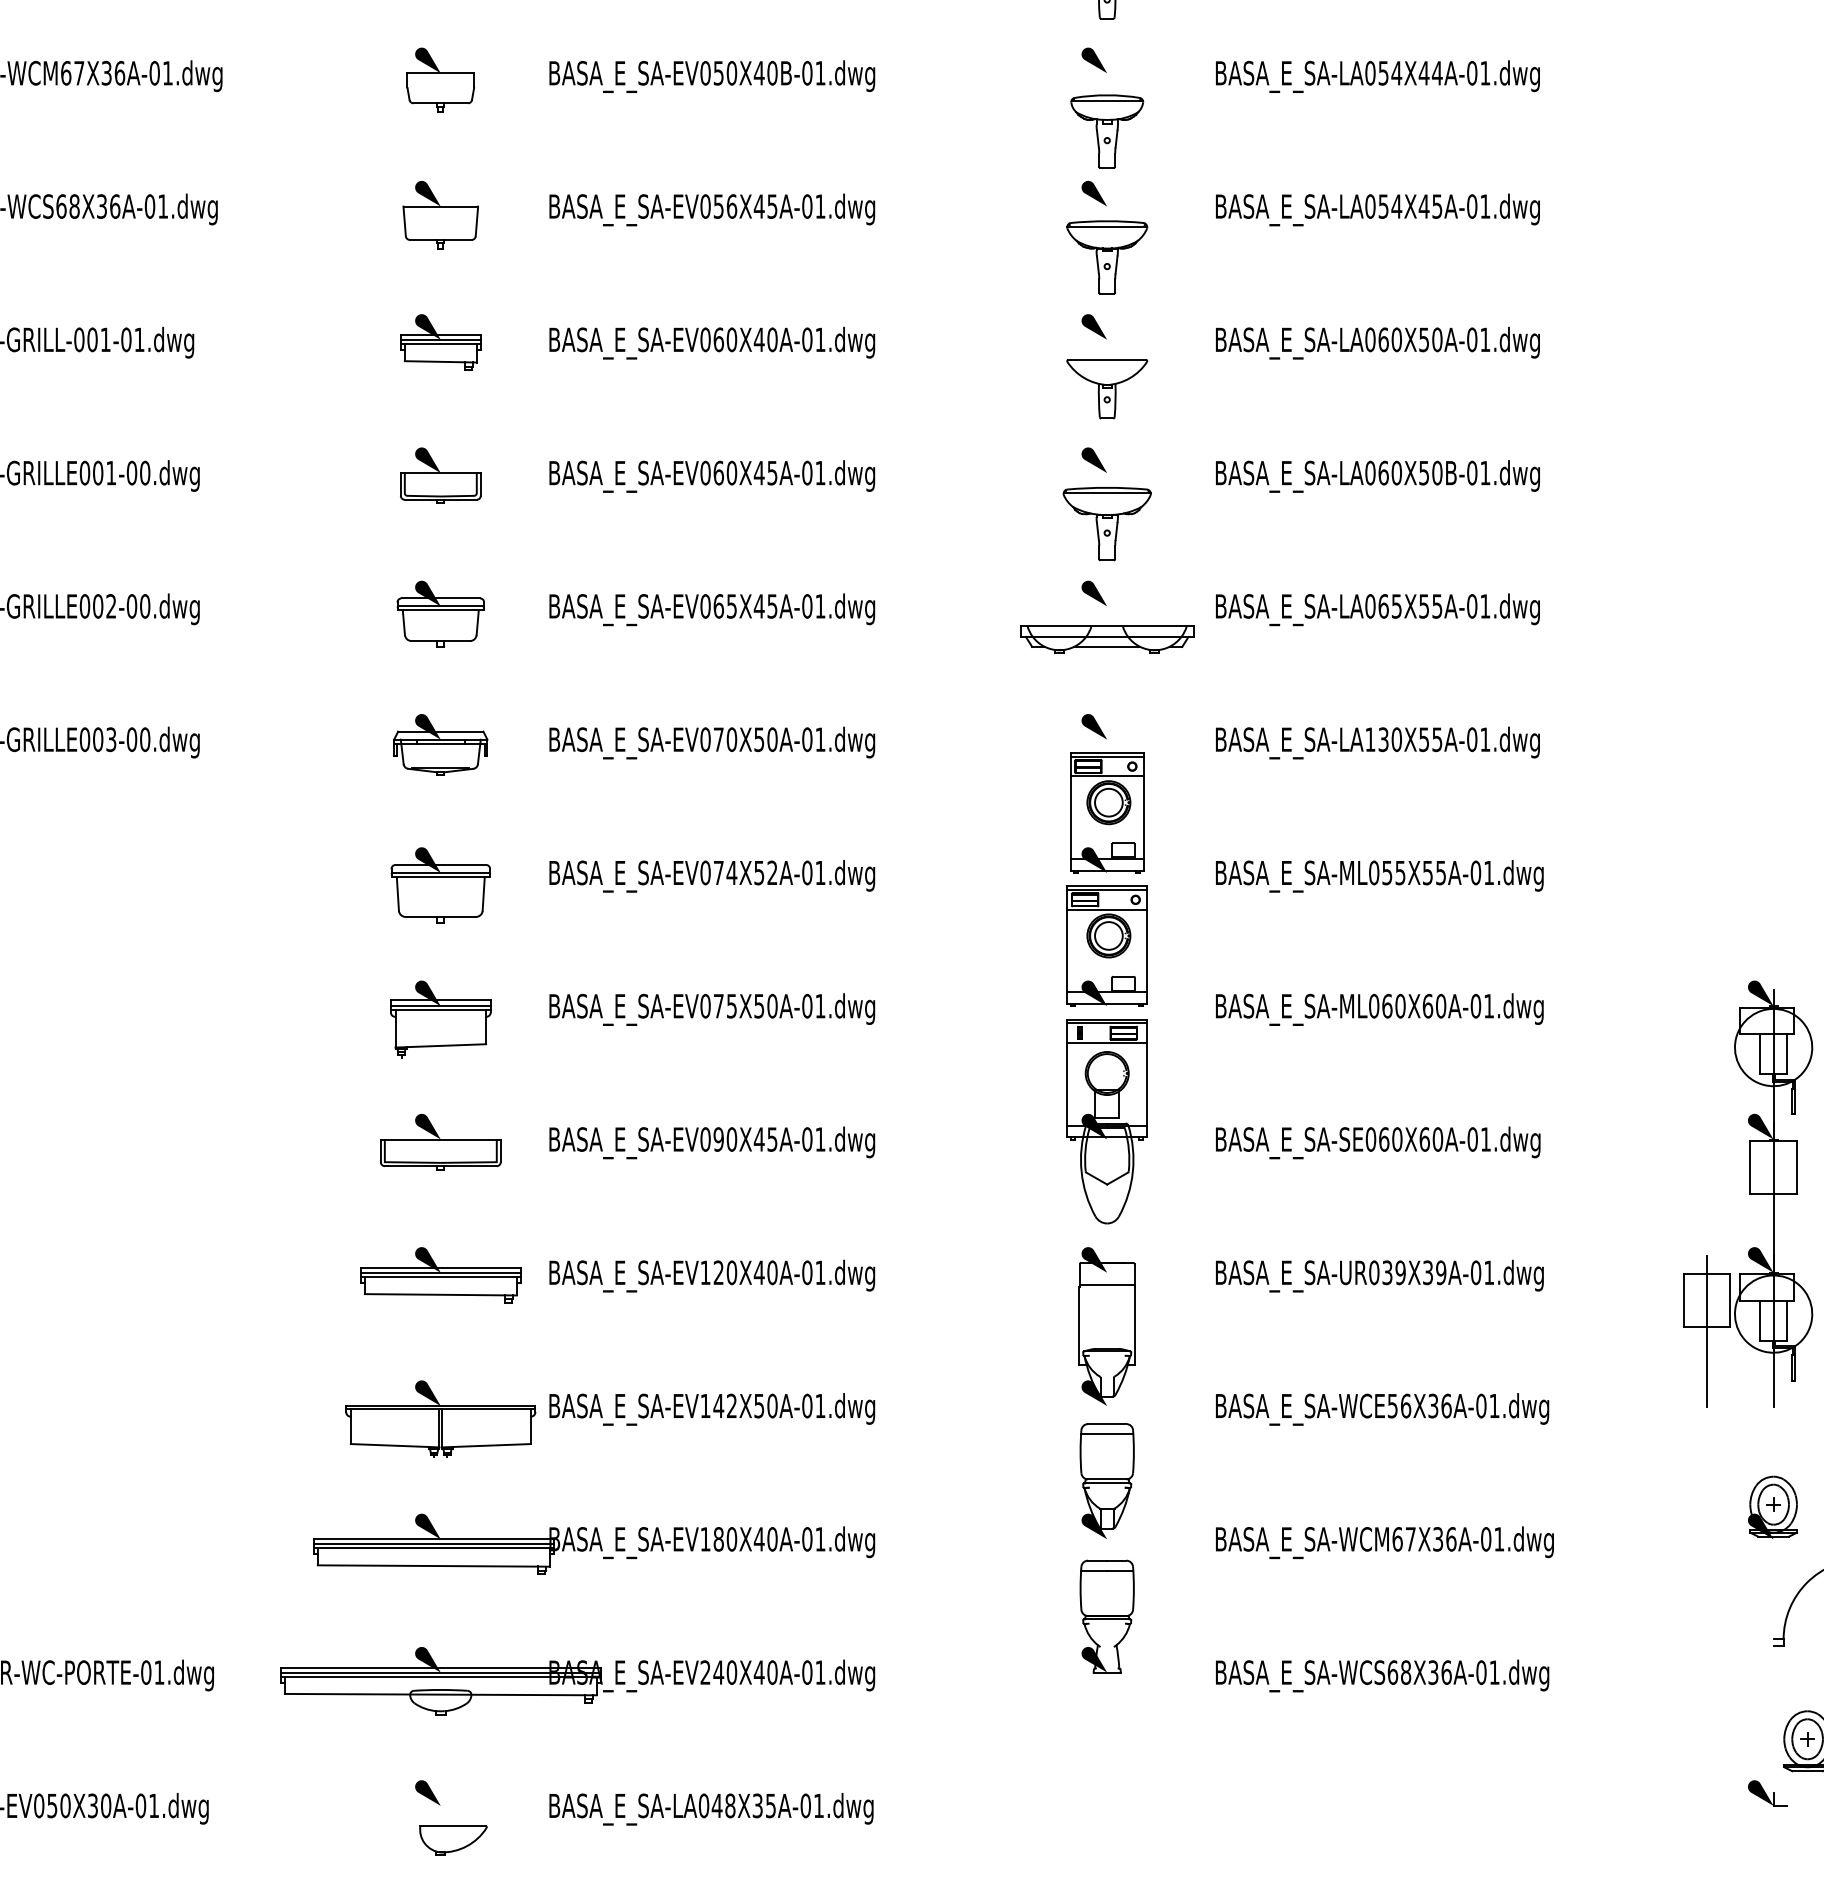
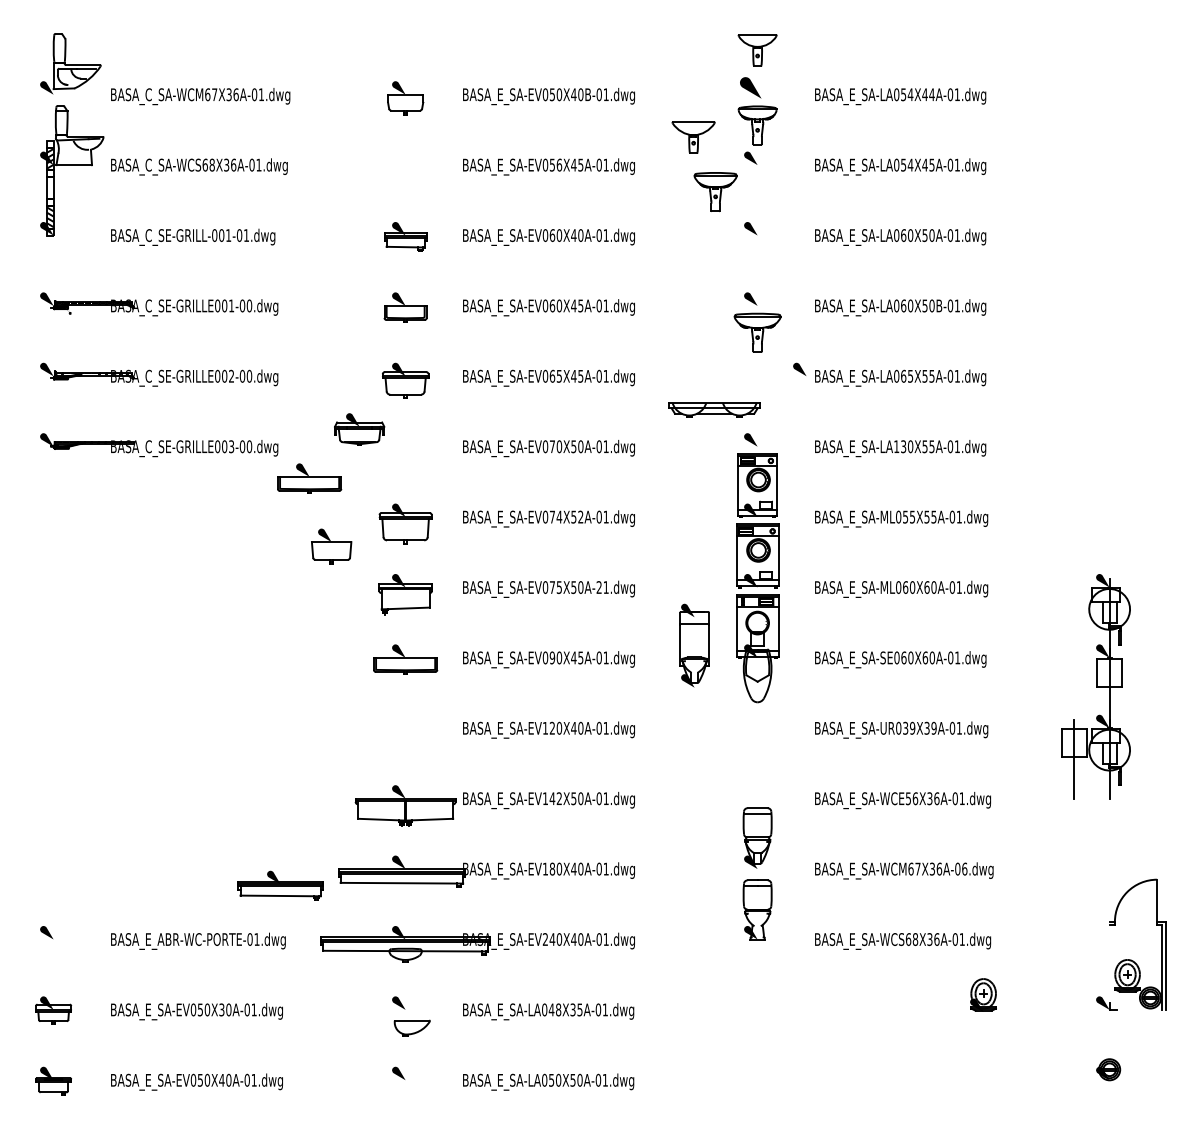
part: (1093, 59) -> (750, 87), size x1.6
part: (440, 214) -> (331, 546), moved
part: (1106, 258) -> (715, 192), moved
part: (1106, 388) -> (693, 137), moved
part: (1093, 591) -> (799, 368), moved
part: (1106, 638) -> (714, 409), moved
part: (440, 744) -> (359, 429), moved
part: (258, 799) -> (309, 478), added
text: (805, 1006) -> (598, 587), BASA_E_SA-EV075X50A-01.dwg -> BASA_E_SA-EV075X50A-21.dwg
part: (440, 1274) -> (280, 885), moved
part: (1106, 1326) -> (694, 645), moved
part: (1773, 1505) -> (983, 994), moved
text: (1498, 1538) -> (964, 868), BASA_E_SA-WCM67X36A-01.dwg -> BASA_E_SA-WCM67X36A-06.dwg

